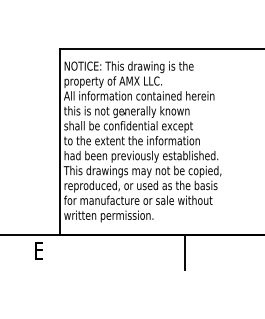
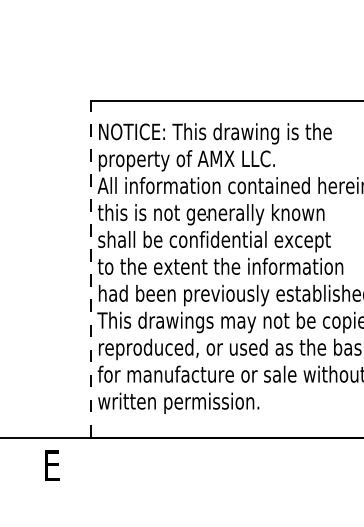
line: (60, 141) -> (91, 267), solid -> dashed
line: (184, 252) -> (315, 468), removed

